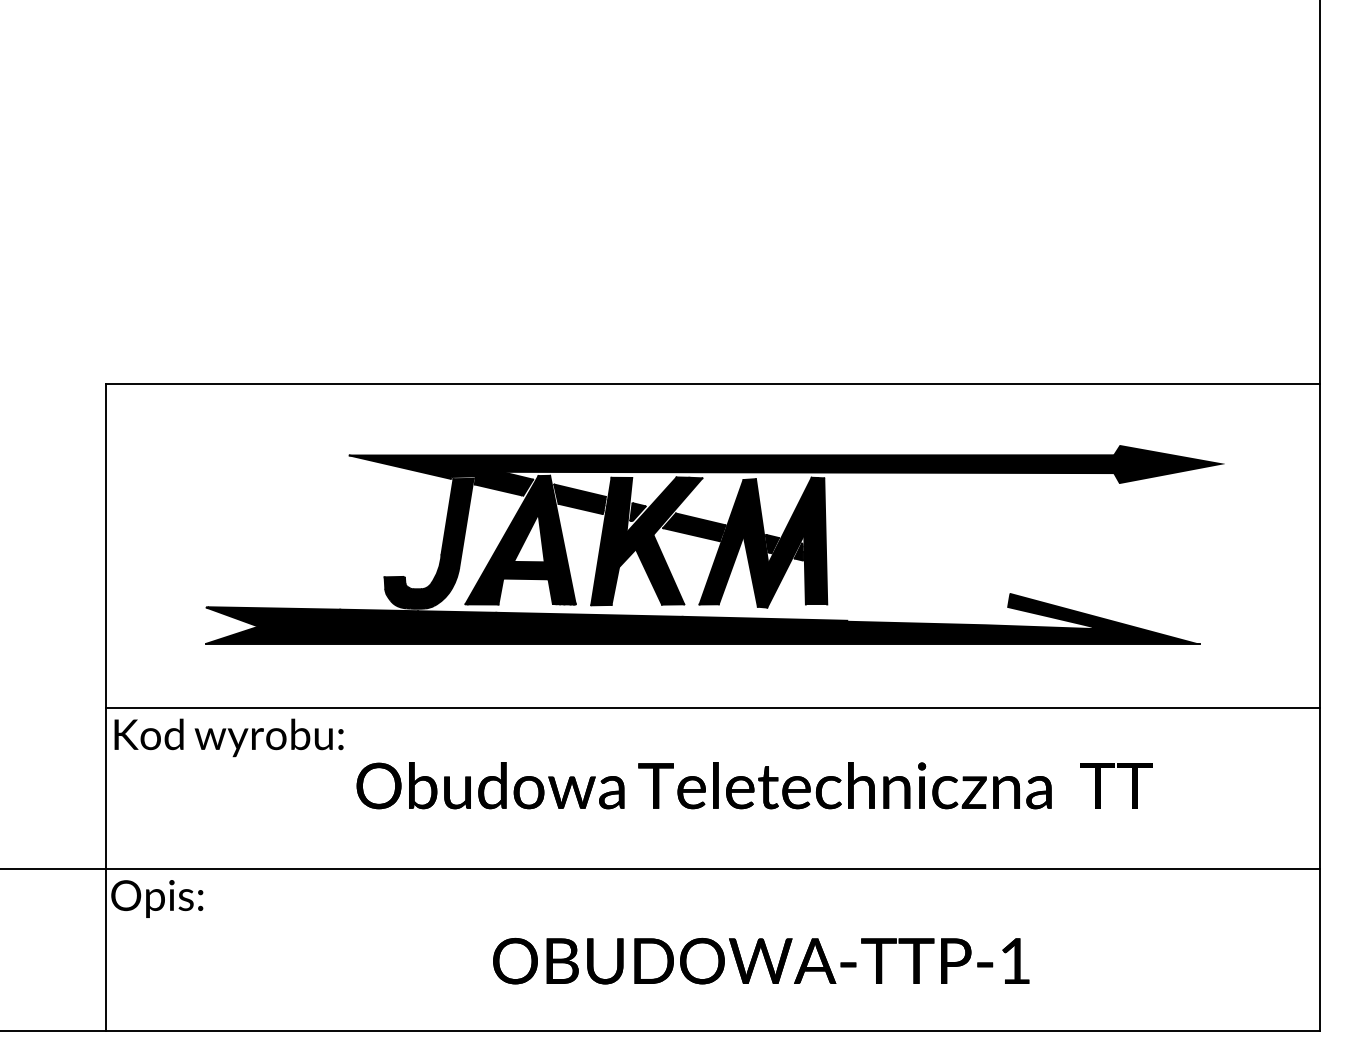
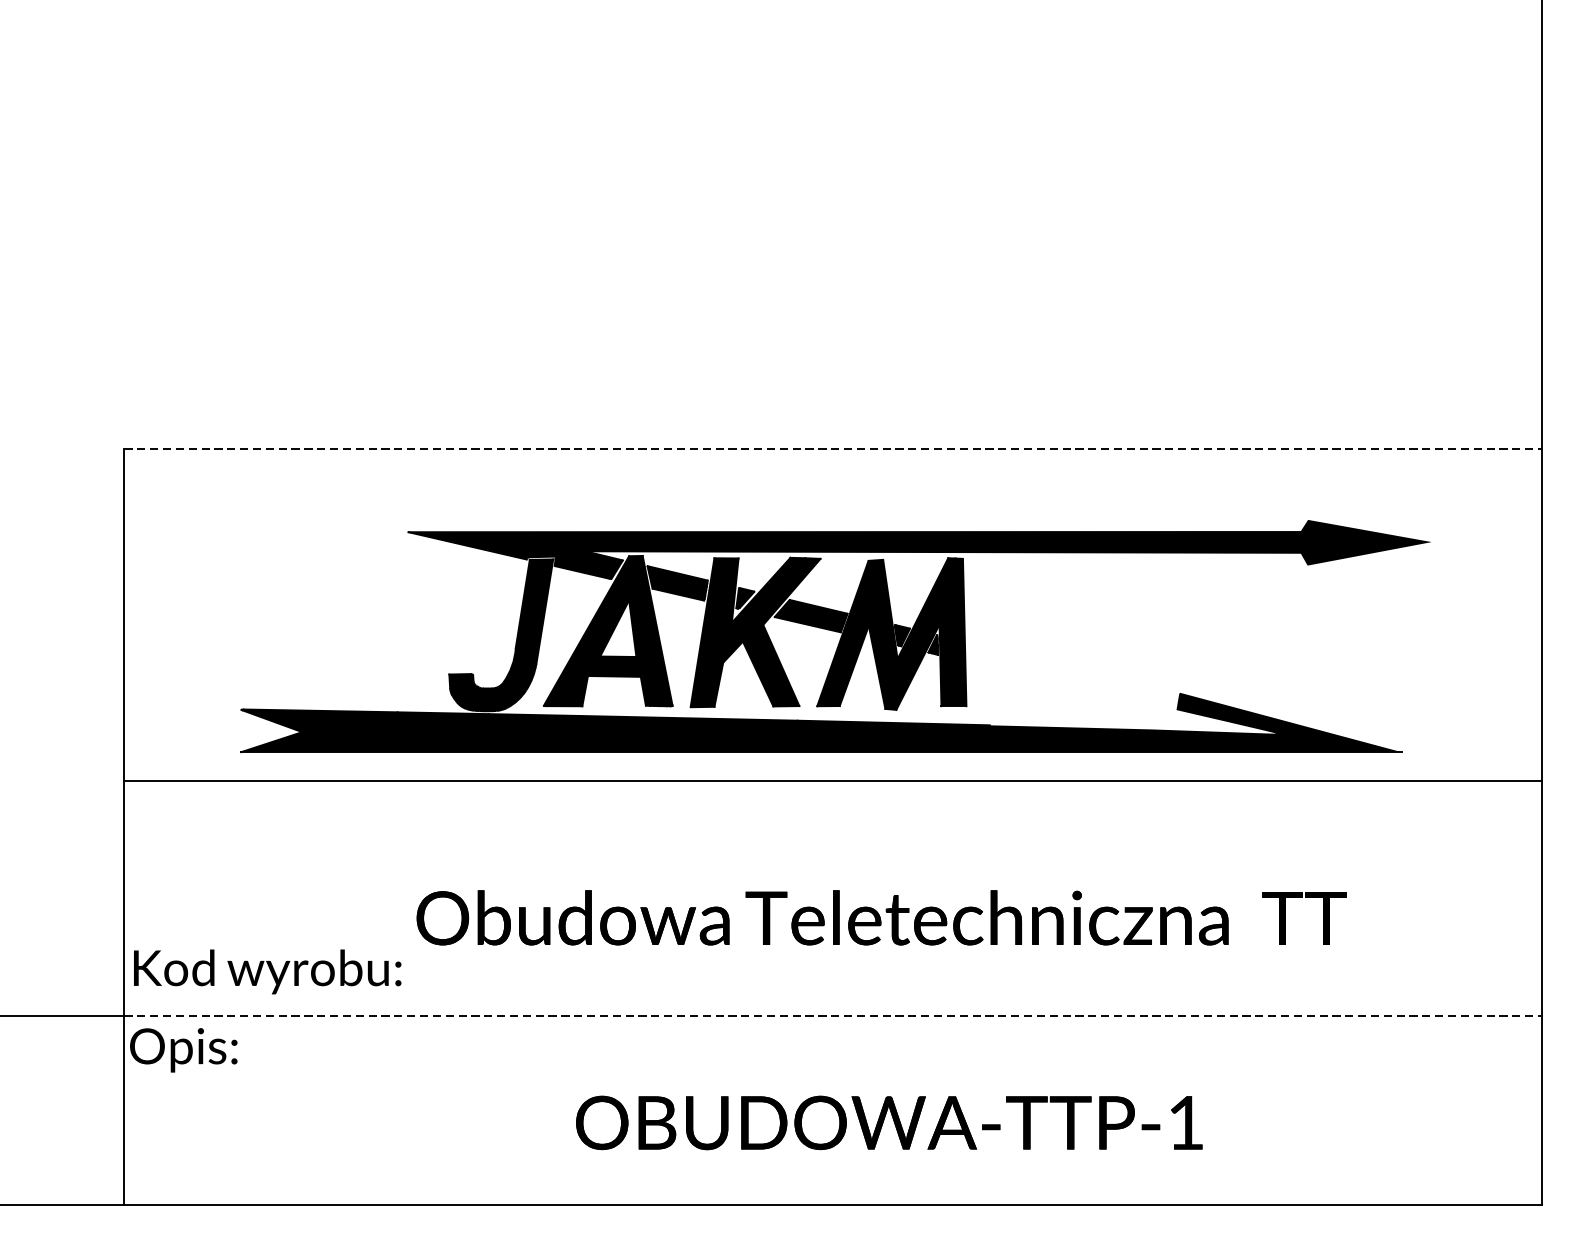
line: (713, 383) -> (833, 448), solid -> dashed
line: (713, 707) -> (833, 781), moved
text: (228, 737) -> (266, 971), moved
line: (713, 869) -> (833, 1015), solid -> dashed

